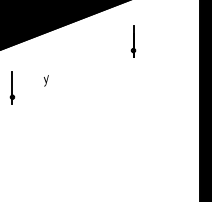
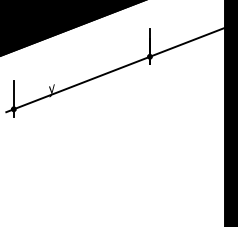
line: (105, 60) -> (118, 68), added

